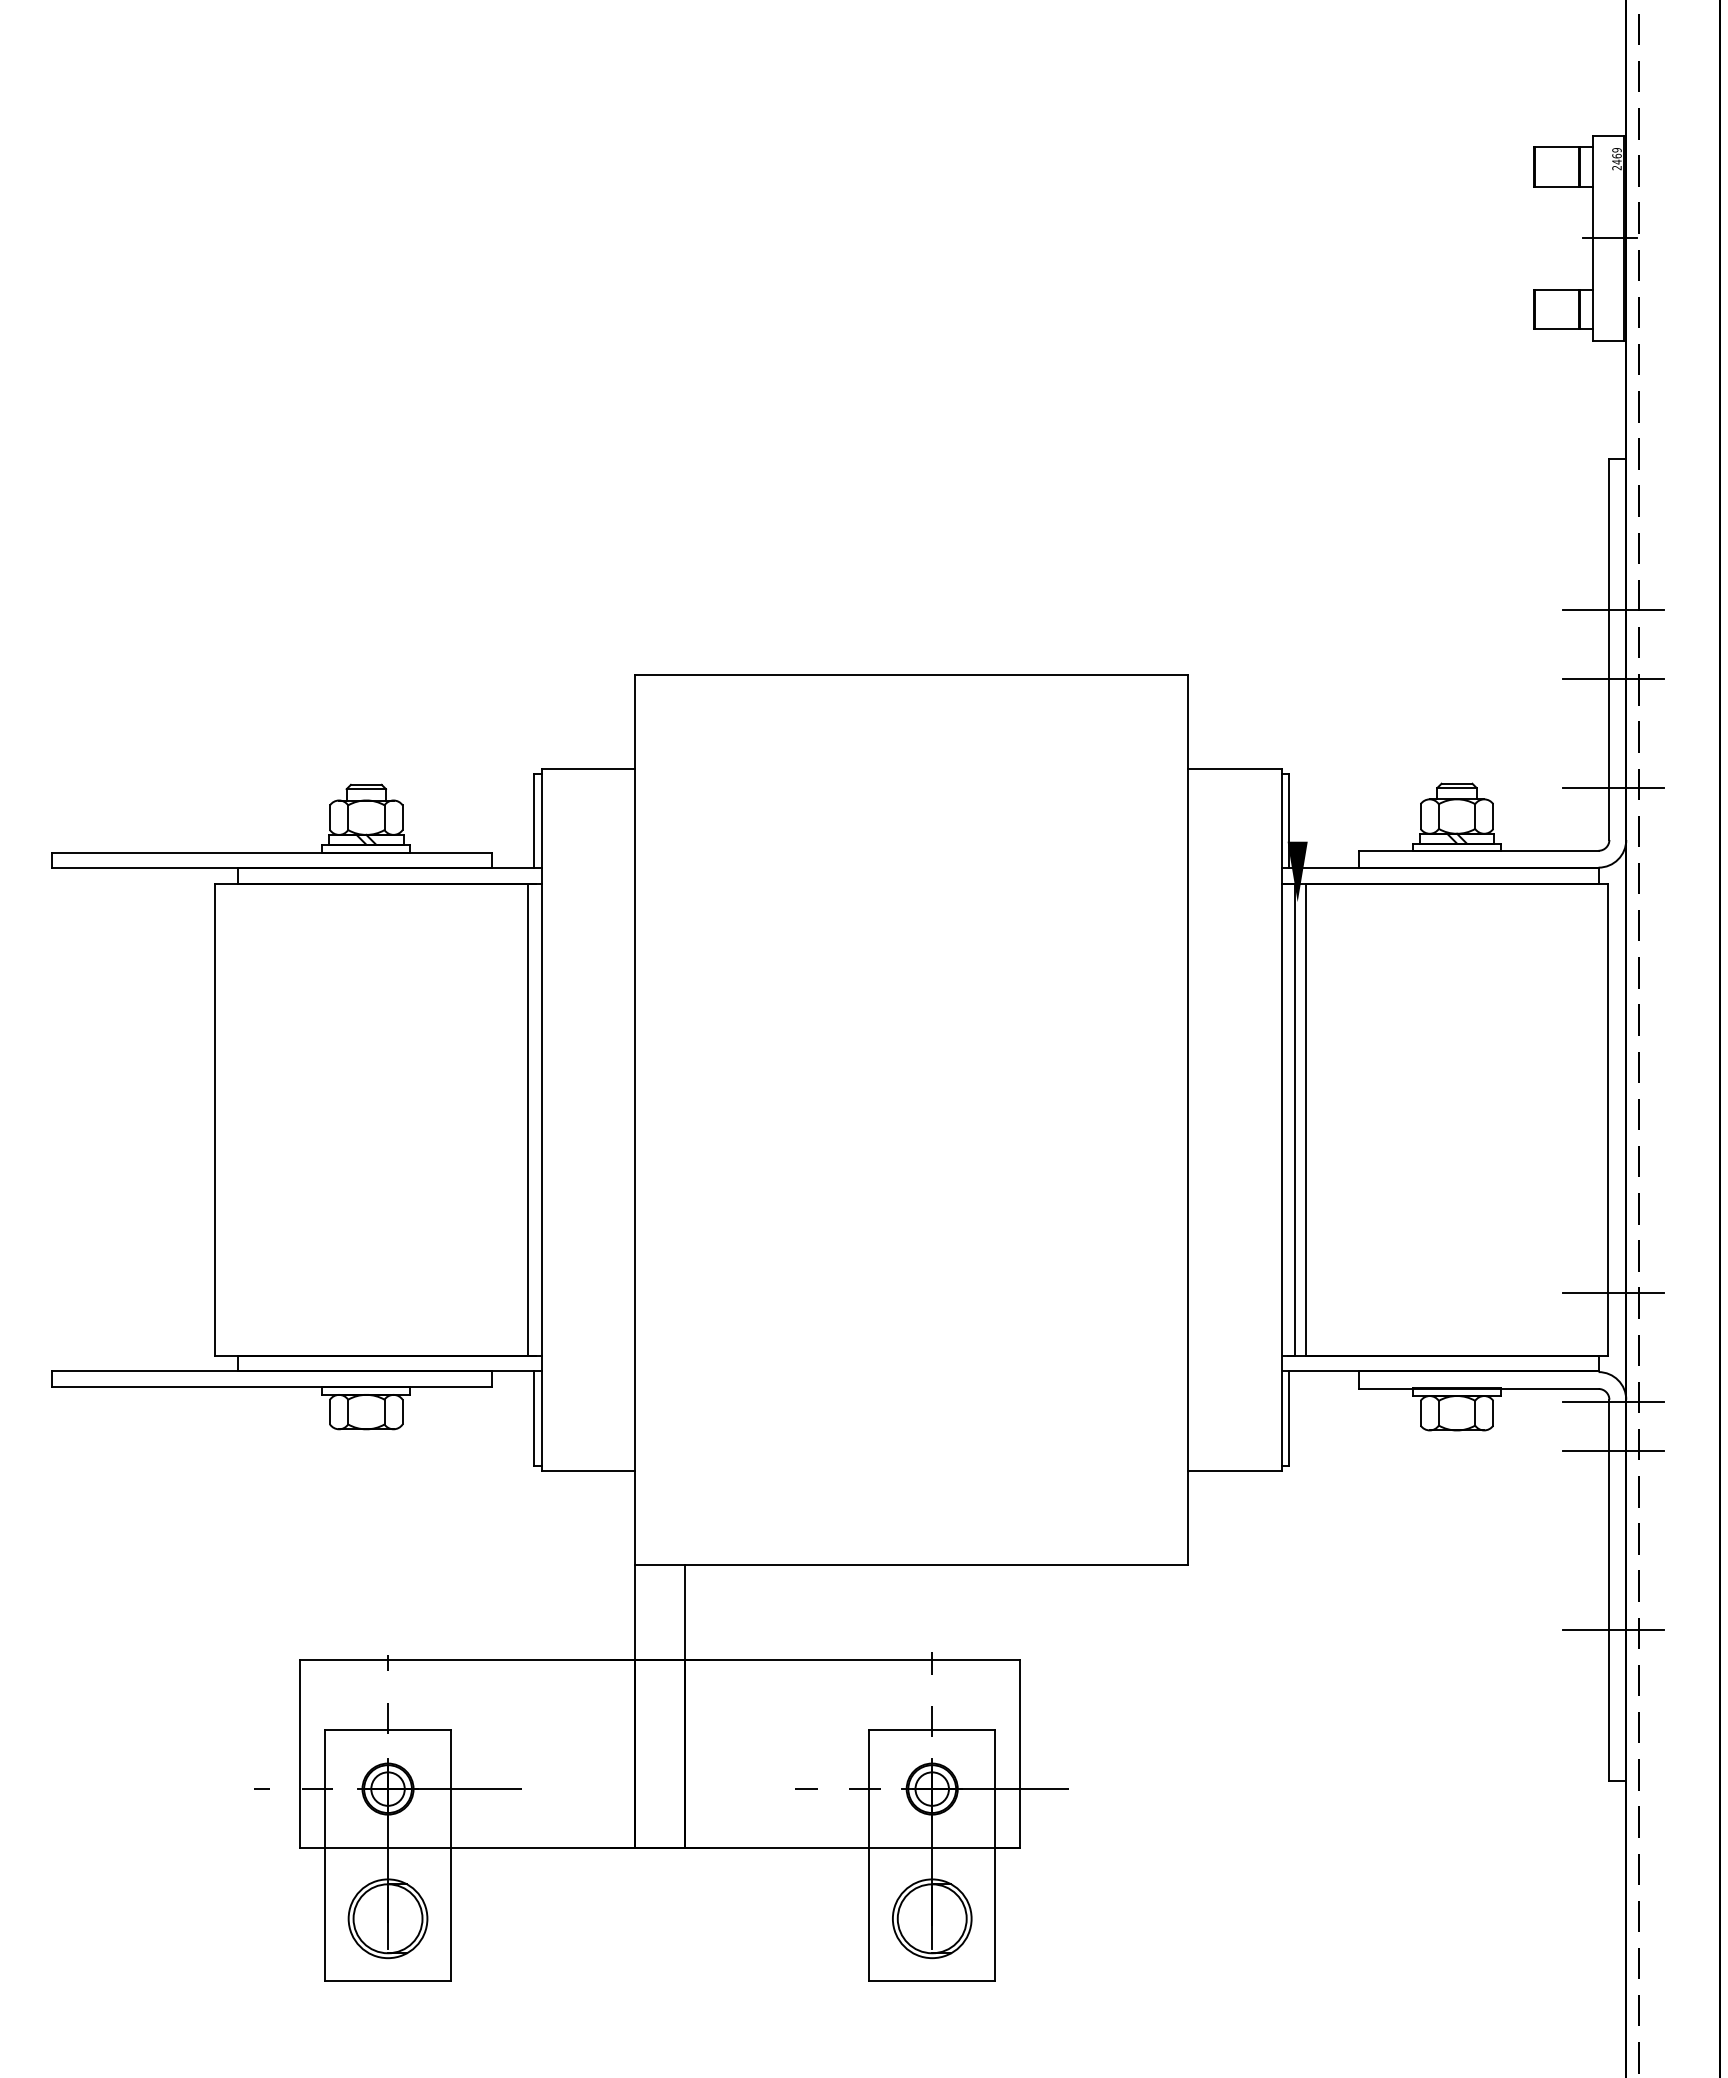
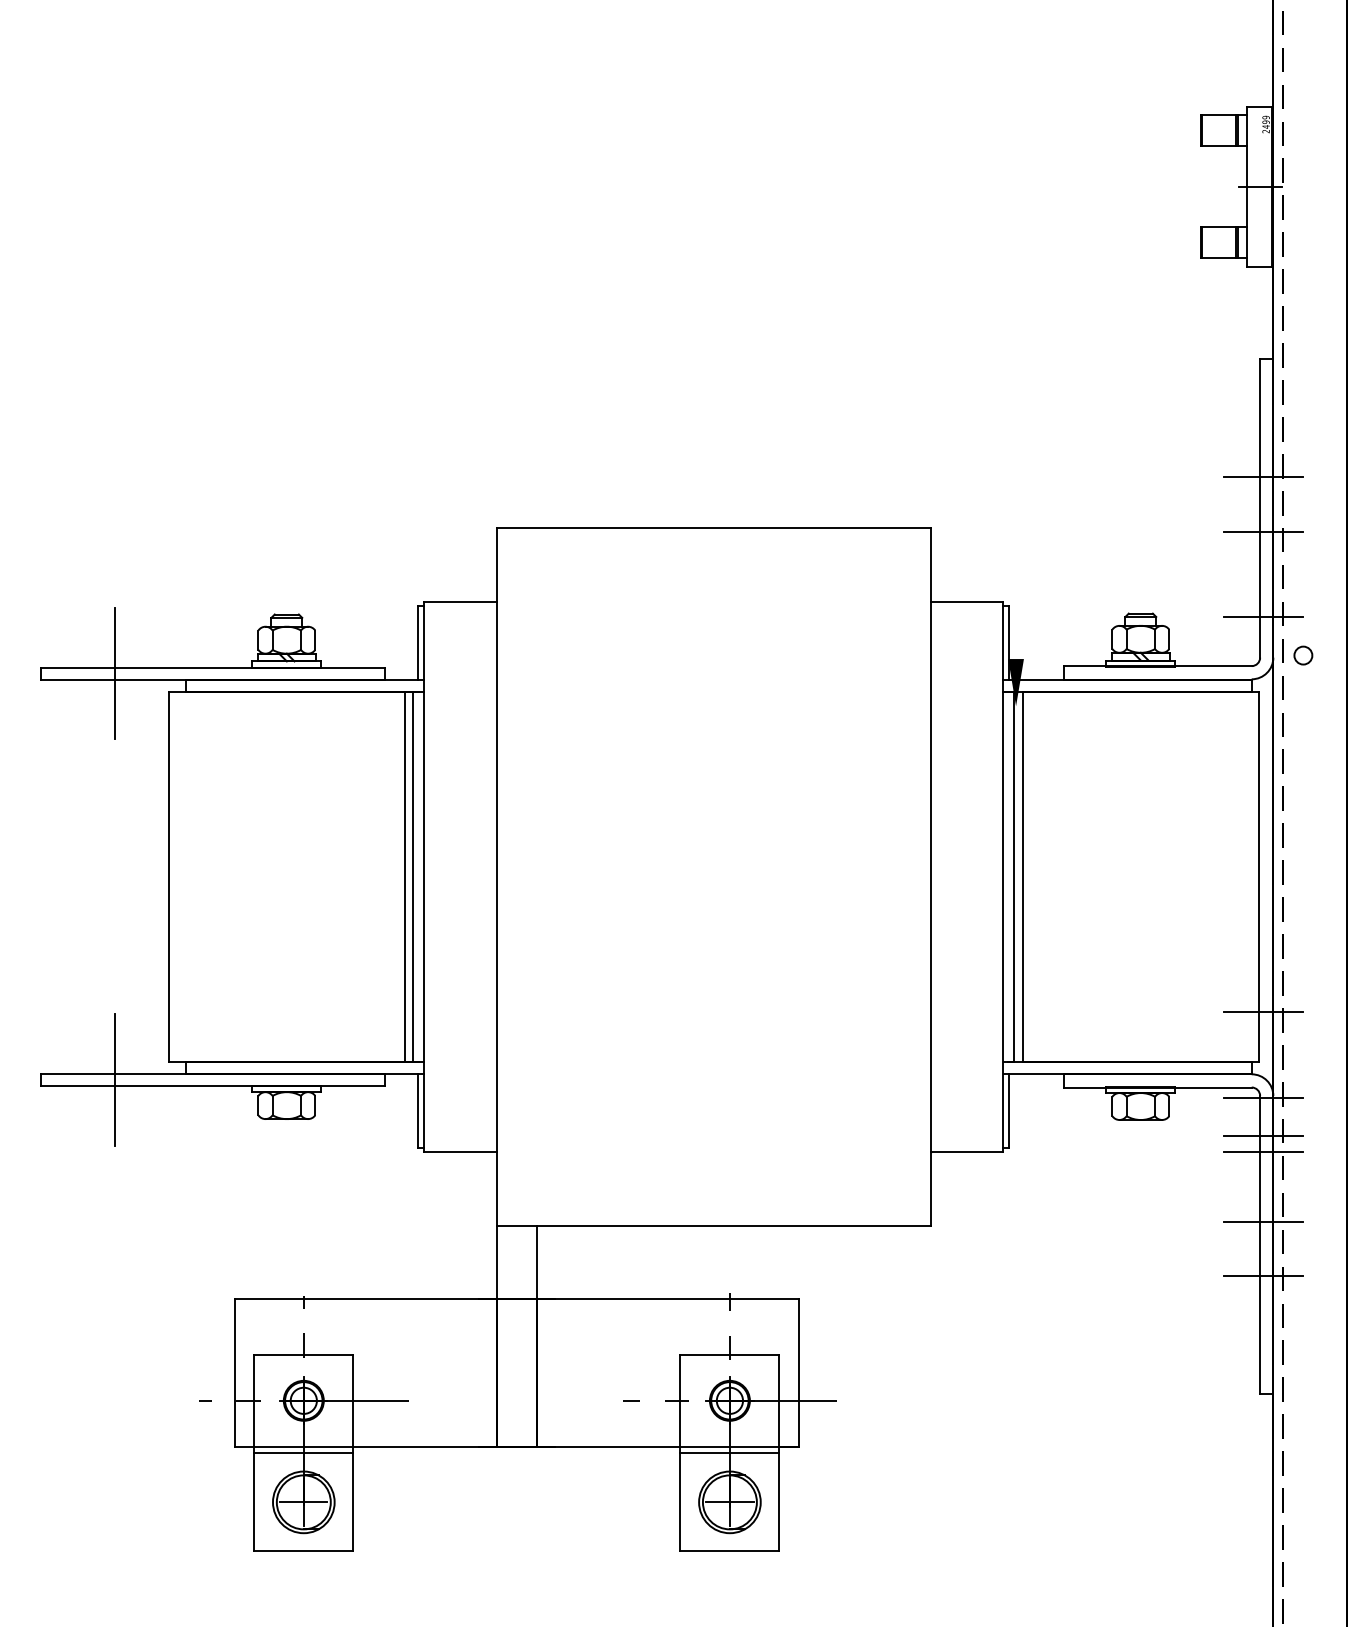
text: (1616, 155) -> (1265, 121), 2469 -> 2499
circle: (1664, 837) -> (1303, 655), added
line: (146, 860) -> (114, 673), added
line: (517, 1119) -> (405, 876), added
line: (146, 1379) -> (114, 1080), added
line: (1613, 1471) -> (1263, 1152), added
line: (1613, 1560) -> (1263, 1221), added
line: (387, 1856) -> (303, 1453), added
line: (931, 1856) -> (729, 1453), added
line: (387, 1918) -> (303, 1502), added
line: (932, 1918) -> (730, 1502), added

